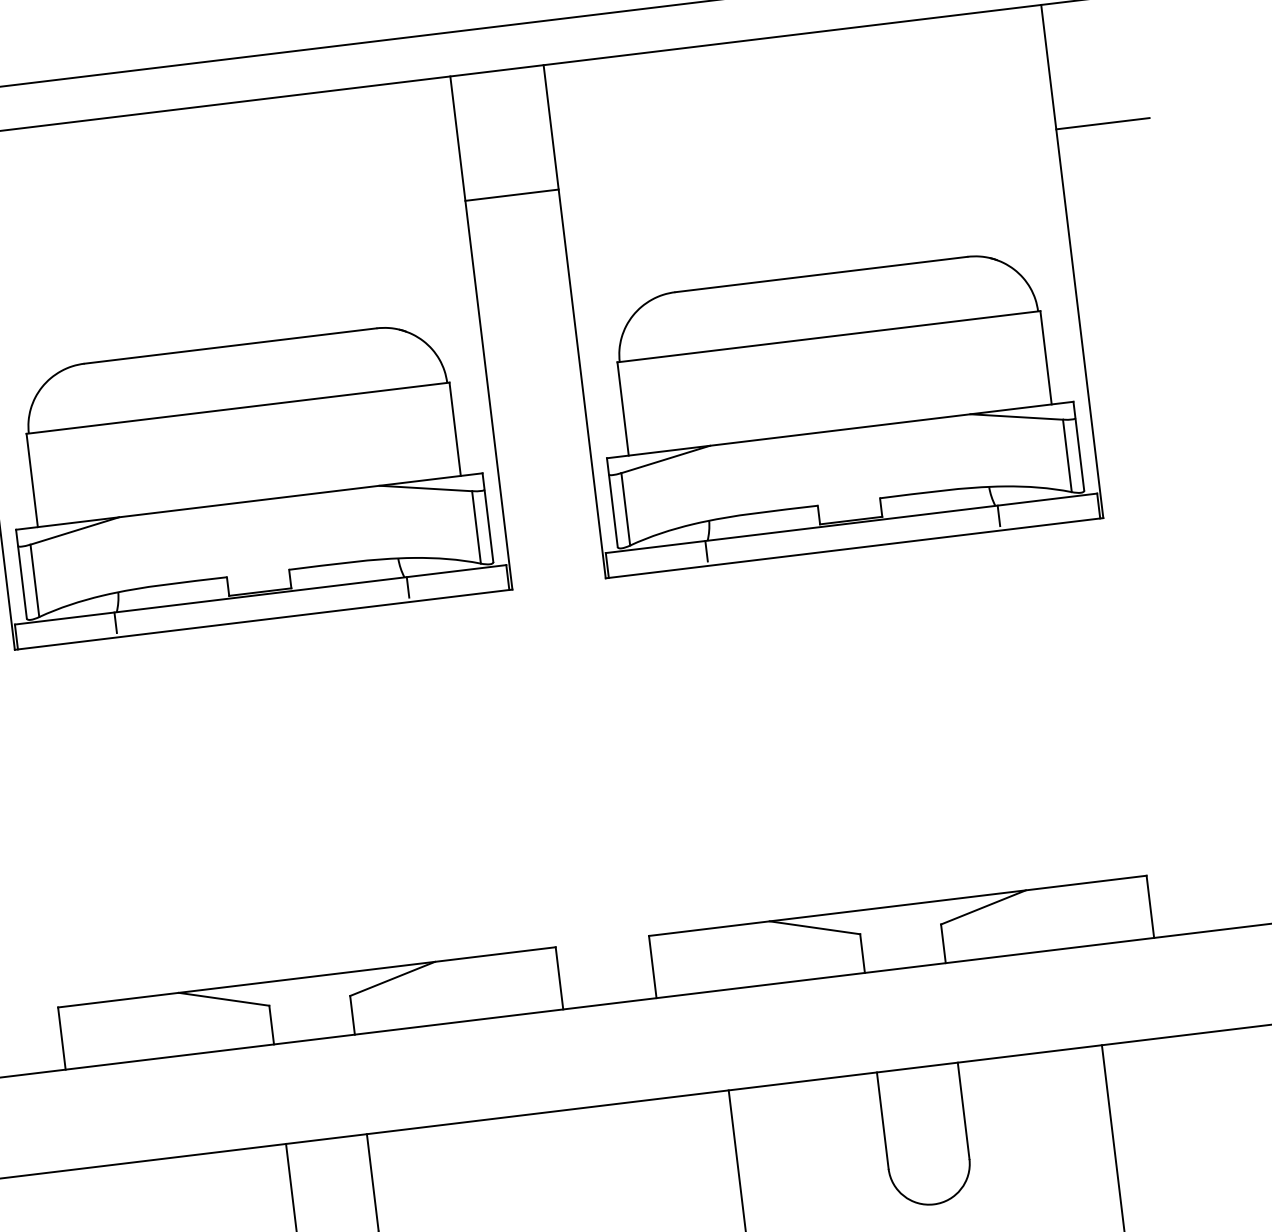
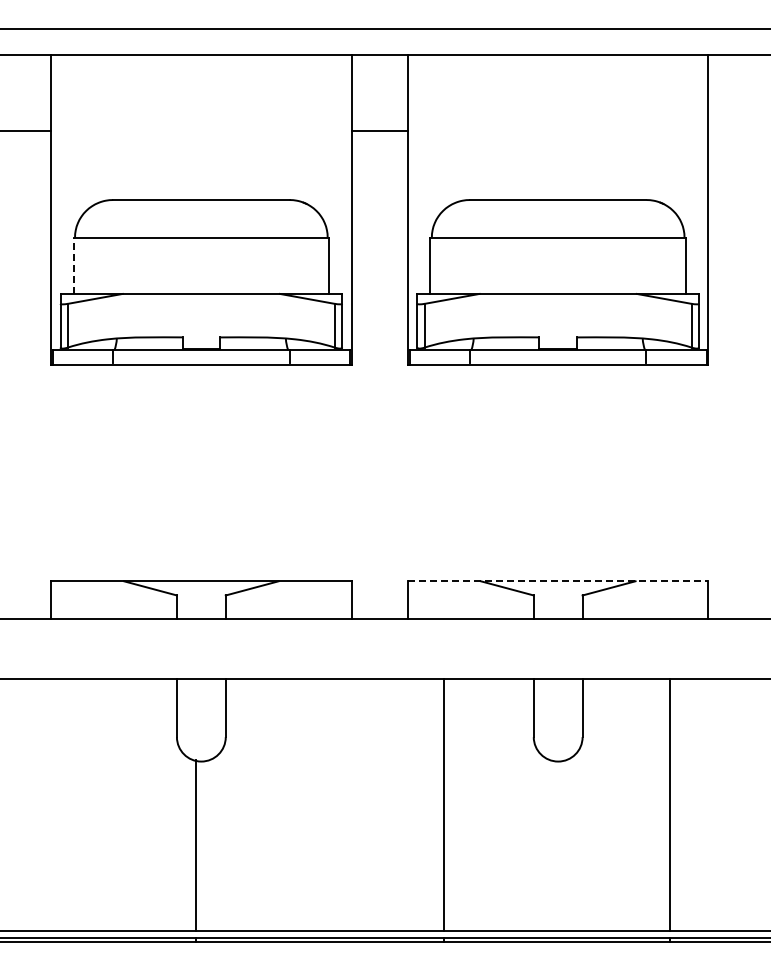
line: (1102, 123) -> (736, 130), removed
line: (31, 480) -> (73, 265), solid -> dashed
line: (898, 906) -> (558, 581), solid -> dashed

